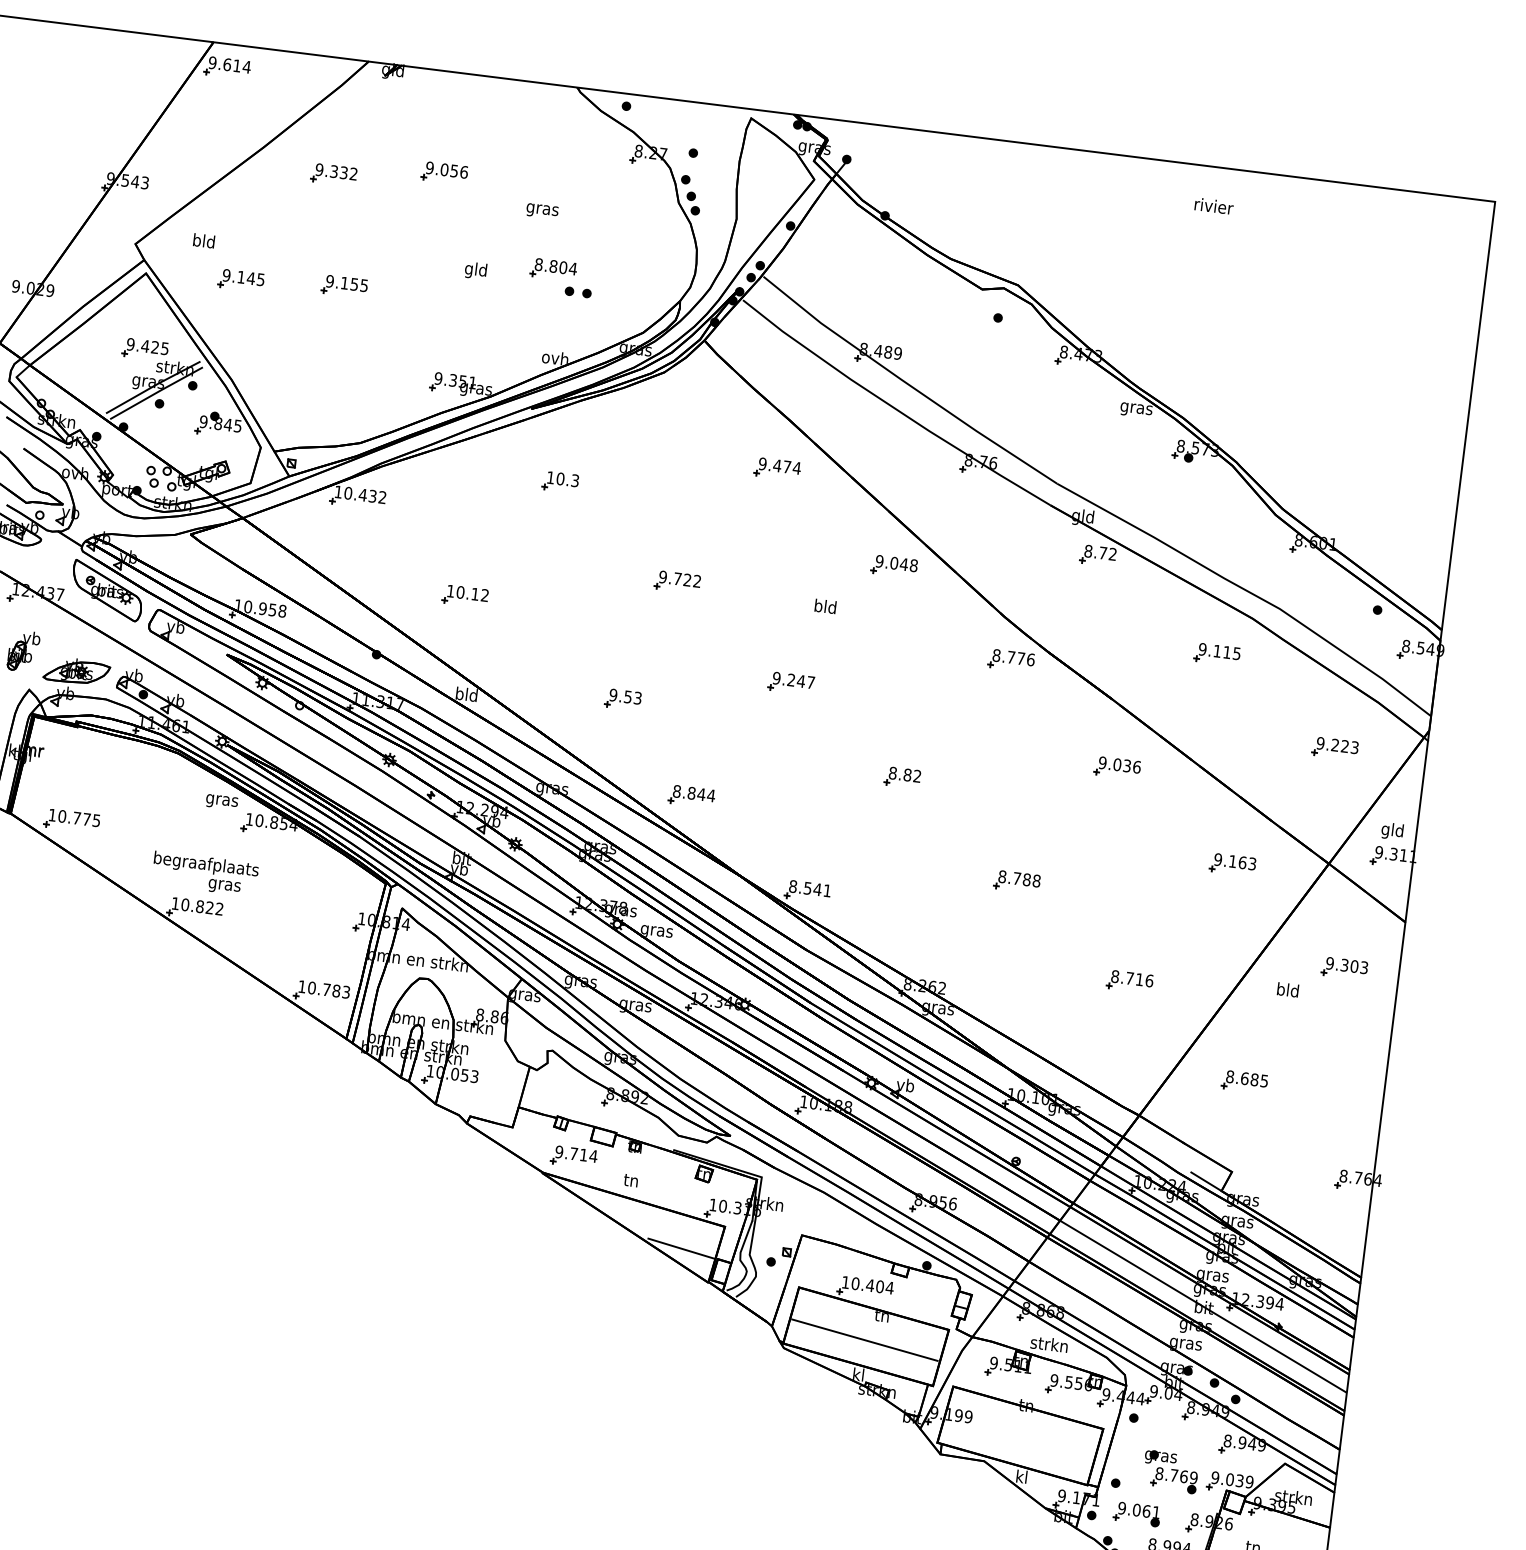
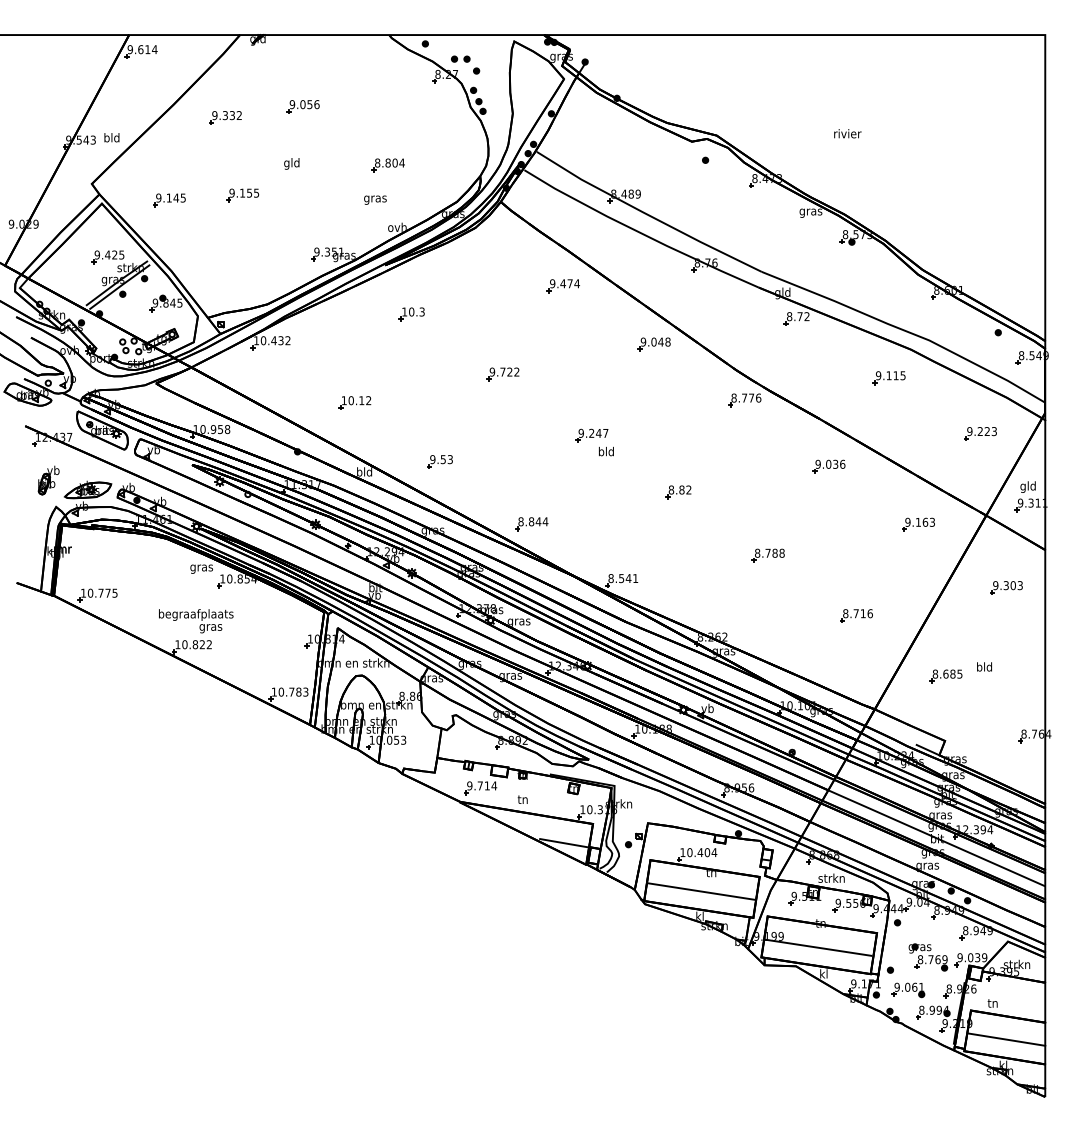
text: (1213, 205) -> (847, 133), moved
text: (542, 210) -> (375, 199), moved
text: (203, 240) -> (111, 137), moved
text: (475, 270) -> (291, 163), moved
part: (577, 291) -> (460, 58), moved
text: (825, 606) -> (606, 451), moved
part: (622, 699) -> (439, 461), moved
text: (1288, 989) -> (984, 666), moved
line: (1018, 1438) -> (818, 947), added

